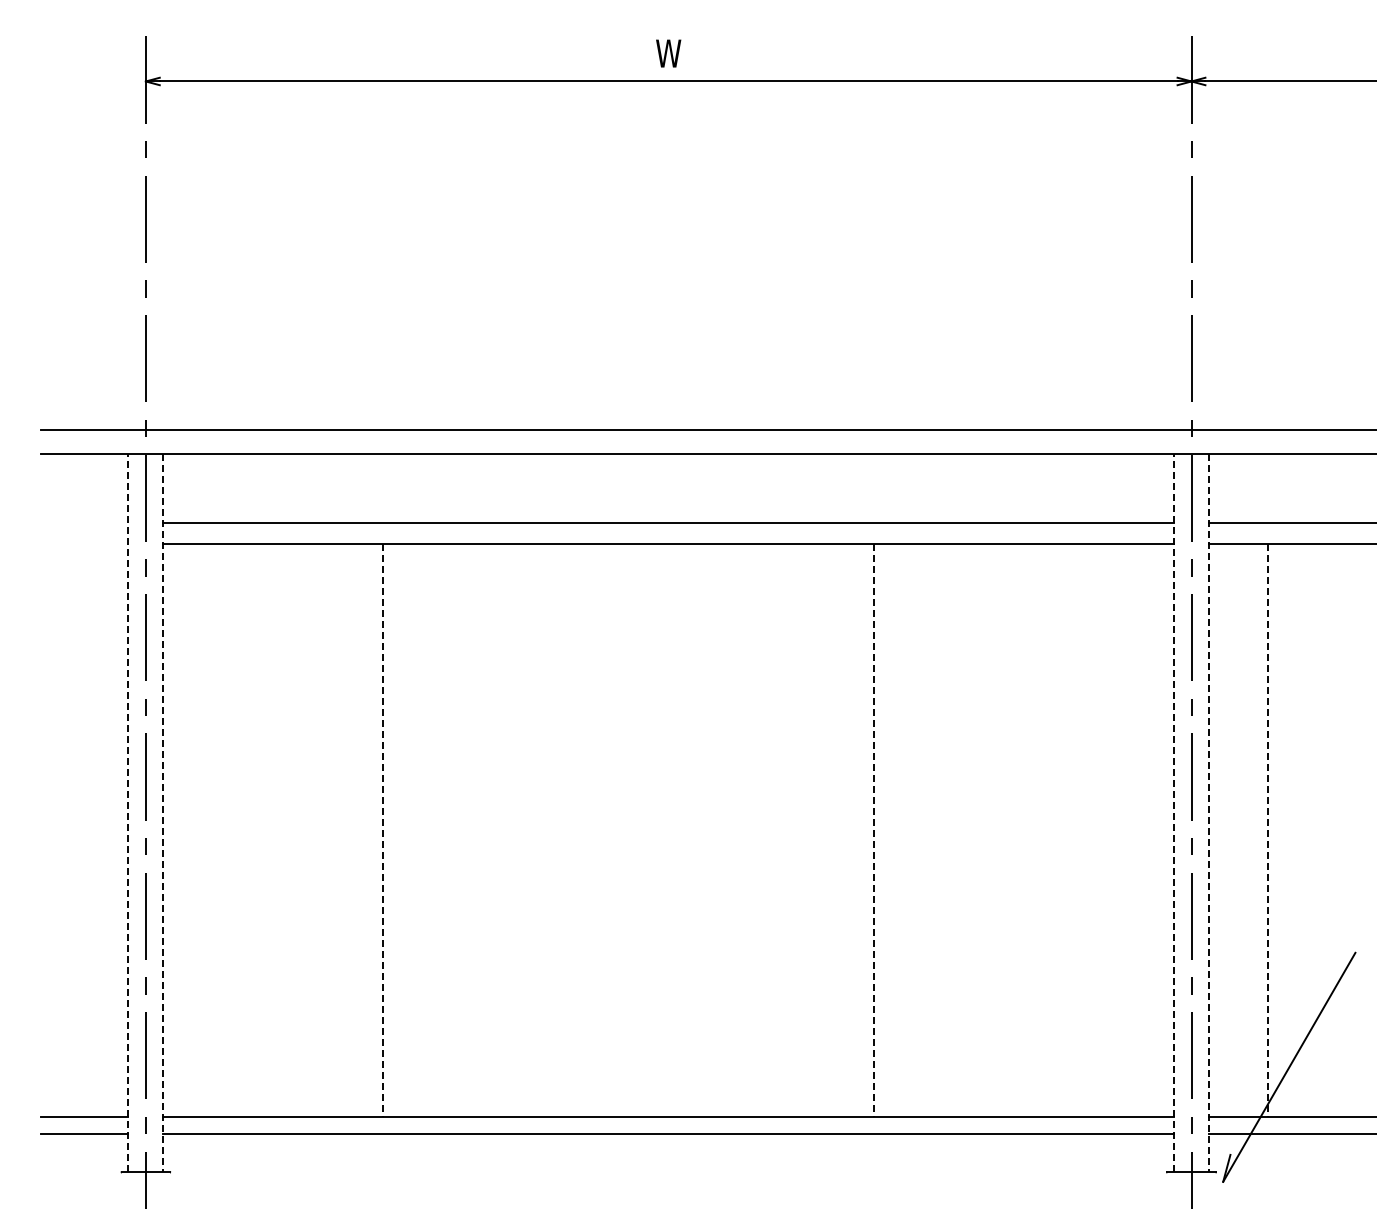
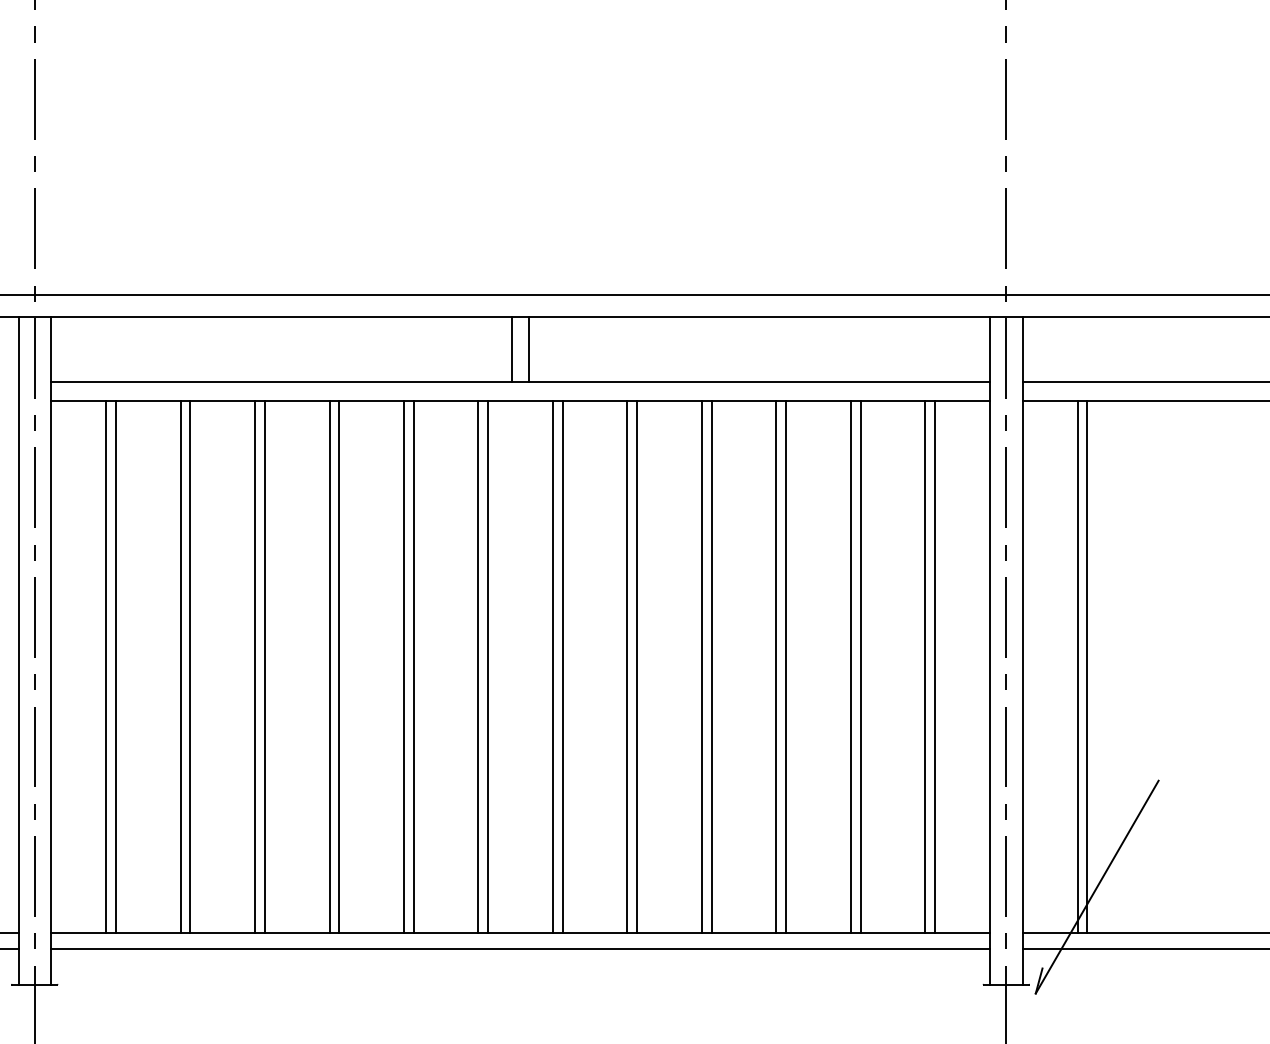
line: (659, 488) -> (512, 349), added
line: (677, 488) -> (528, 349), added
line: (128, 812) -> (18, 650), dashed -> solid
line: (1174, 812) -> (990, 650), dashed -> solid
line: (163, 813) -> (51, 651), dashed -> solid
line: (1208, 813) -> (1022, 651), dashed -> solid
line: (222, 830) -> (106, 667), added
line: (233, 830) -> (116, 667), added
line: (302, 830) -> (180, 667), added
line: (313, 830) -> (190, 667), added
line: (393, 830) -> (264, 667), added
line: (463, 830) -> (329, 667), added
line: (473, 830) -> (339, 667), added
line: (543, 830) -> (404, 667), added
line: (553, 830) -> (413, 667), added
line: (623, 830) -> (478, 667), added
line: (633, 830) -> (487, 667), added
line: (703, 830) -> (552, 667), added
line: (713, 830) -> (562, 667), added
line: (783, 830) -> (627, 667), added
line: (794, 830) -> (637, 667), added
line: (863, 830) -> (701, 667), added
line: (944, 830) -> (776, 667), added
line: (954, 830) -> (786, 667), added
line: (1024, 830) -> (851, 667), added
line: (1034, 830) -> (860, 667), added
line: (1104, 830) -> (925, 667), added
line: (1114, 830) -> (934, 667), added
line: (1278, 830) -> (1087, 667), added
line: (382, 831) -> (254, 668), dashed -> solid
line: (874, 831) -> (711, 668), dashed -> solid
line: (1268, 831) -> (1077, 668), dashed -> solid

